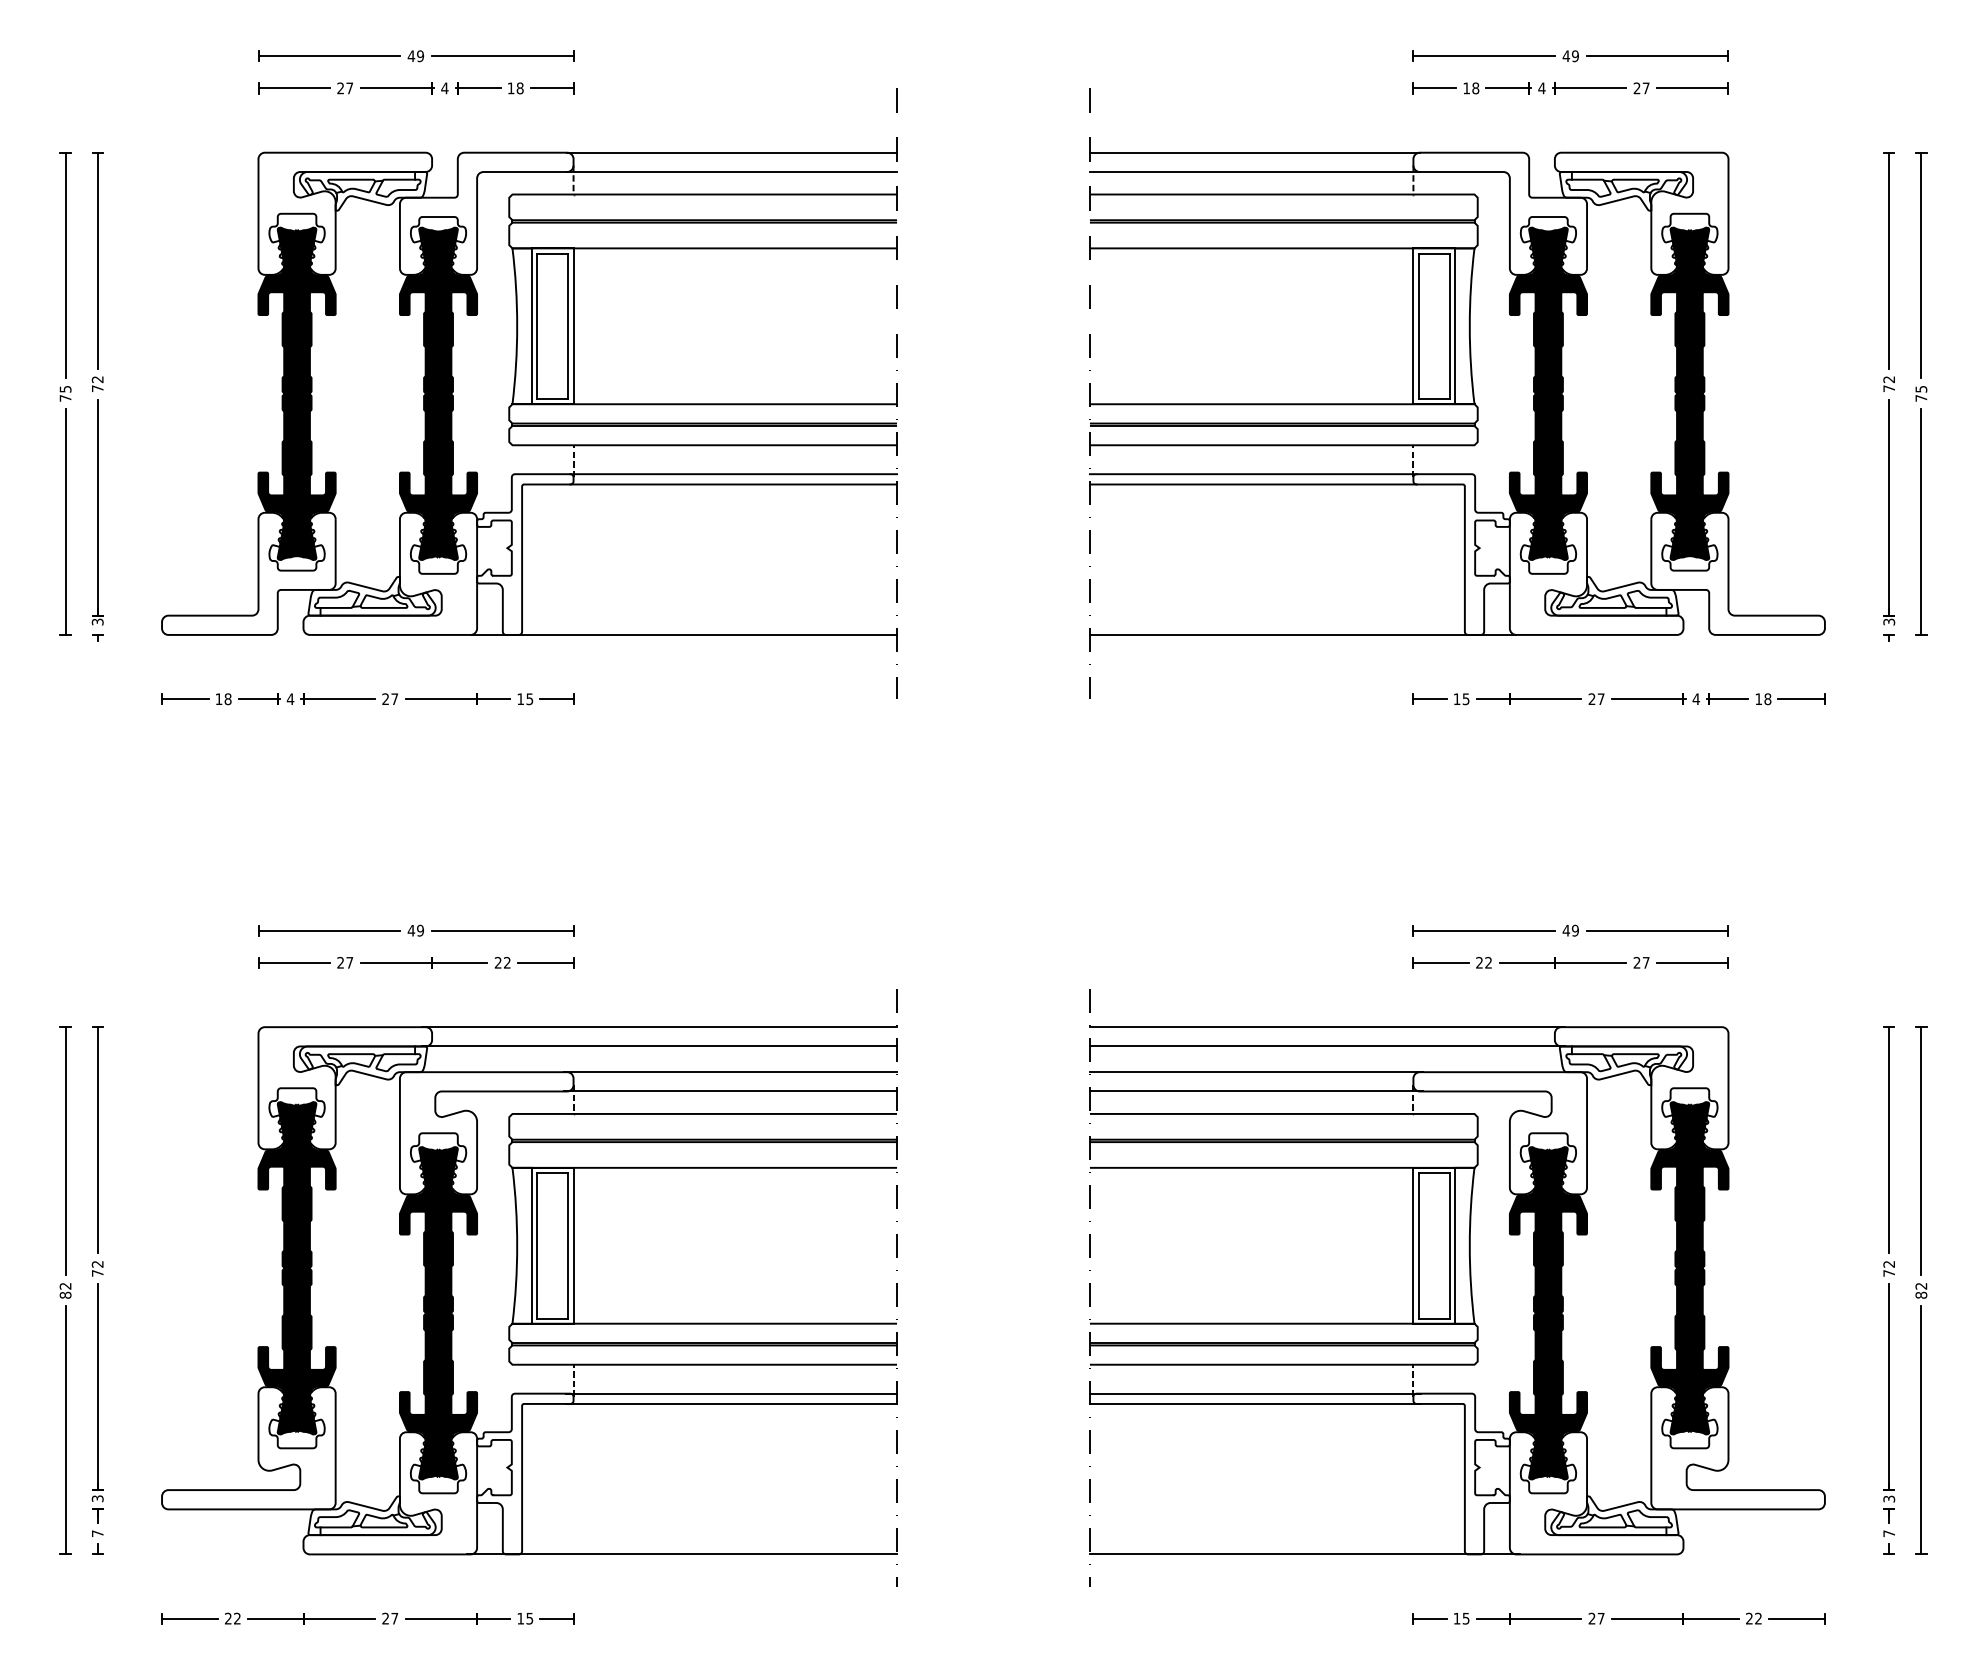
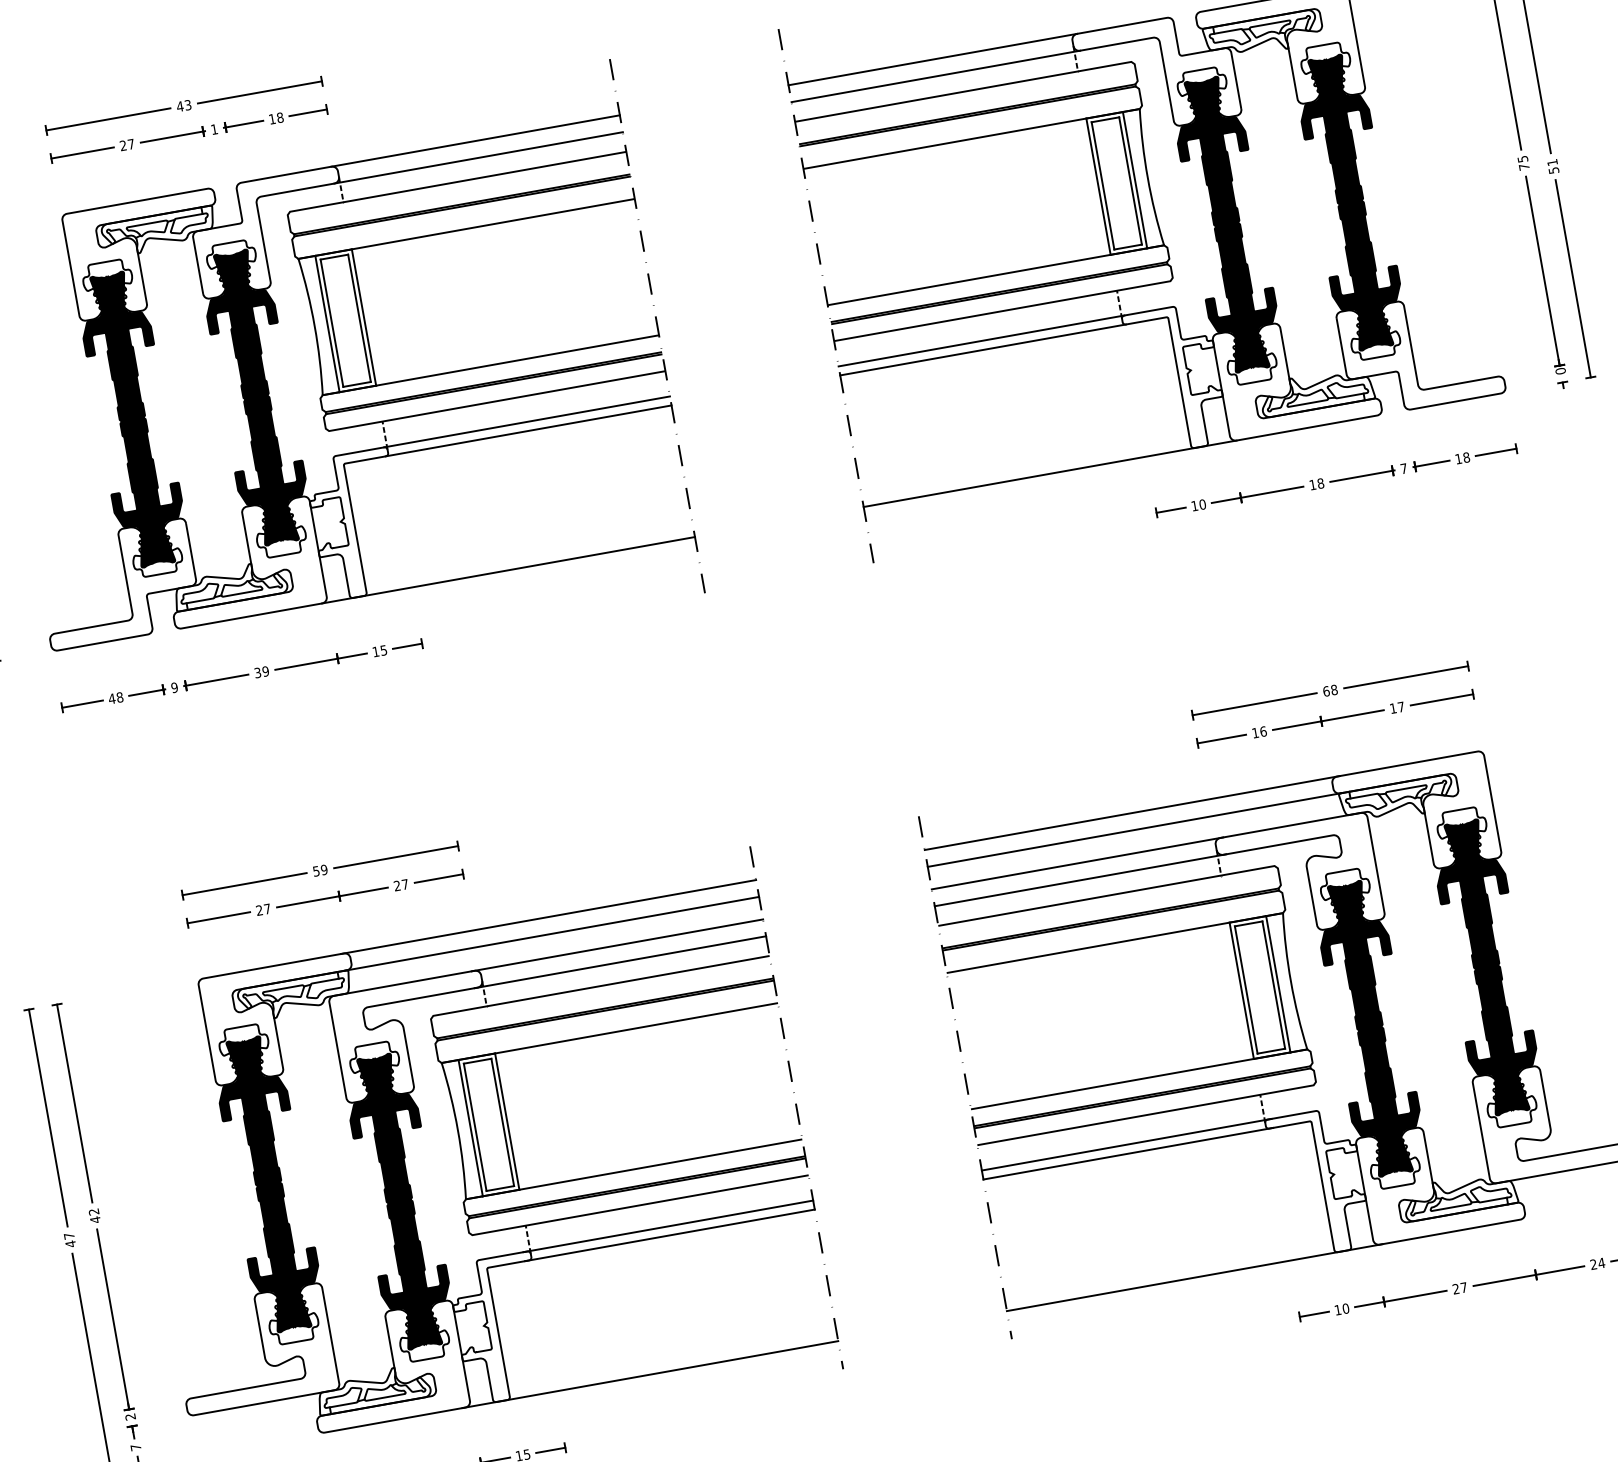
text: (420, 55) -> (187, 104), 49 -> 43
text: (444, 88) -> (214, 129), 4 -> 1
text: (1889, 379) -> (1523, 159), 72 -> 75
text: (1921, 393) -> (1553, 166), 75 -> 51
text: (1889, 621) -> (1560, 370), 3 -> 0
text: (218, 698) -> (111, 698), 18 -> 48
text: (1695, 698) -> (1403, 468), 4 -> 7
text: (290, 699) -> (174, 687), 4 -> 9
text: (390, 699) -> (262, 672), 27 -> 39
text: (1465, 699) -> (1202, 504), 15 -> 10
text: (1596, 699) -> (1316, 484), 27 -> 18
text: (411, 930) -> (316, 871), 49 -> 59
text: (1570, 930) -> (1330, 690), 49 -> 68
text: (507, 962) -> (405, 884), 22 -> 27
text: (1484, 962) -> (1259, 731), 22 -> 16
text: (1636, 962) -> (1392, 708), 27 -> 17
text: (97, 1273) -> (95, 1220), 72 -> 42
text: (65, 1291) -> (70, 1240), 82 -> 47
text: (97, 1498) -> (130, 1416), 3 -> 2
text: (1465, 1618) -> (1345, 1308), 15 -> 10
text: (1758, 1618) -> (1601, 1263), 22 -> 24

